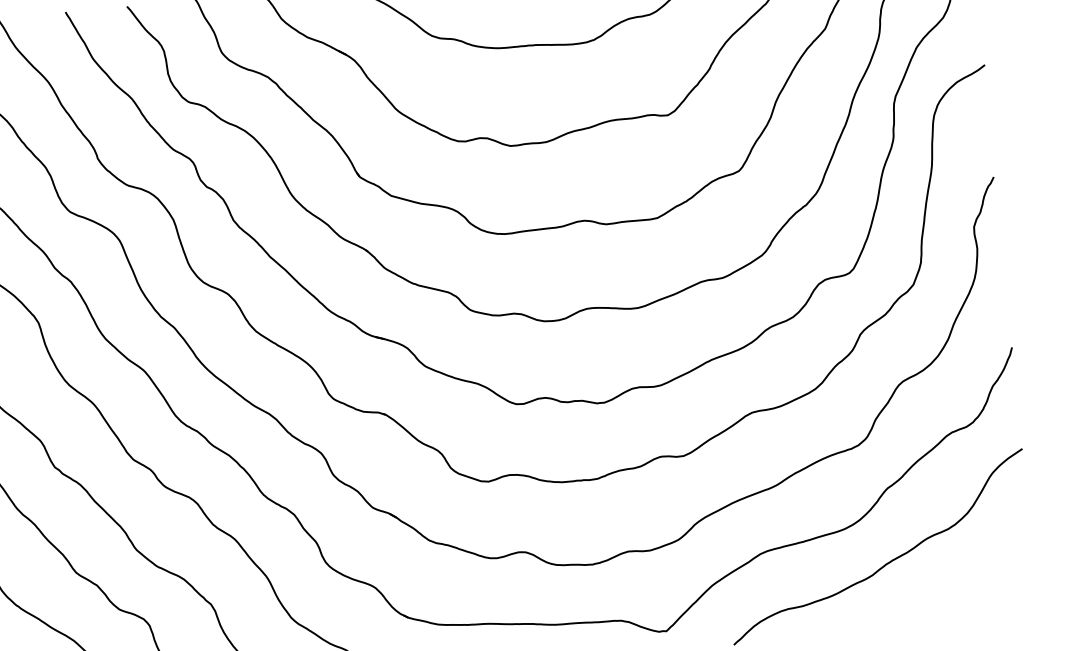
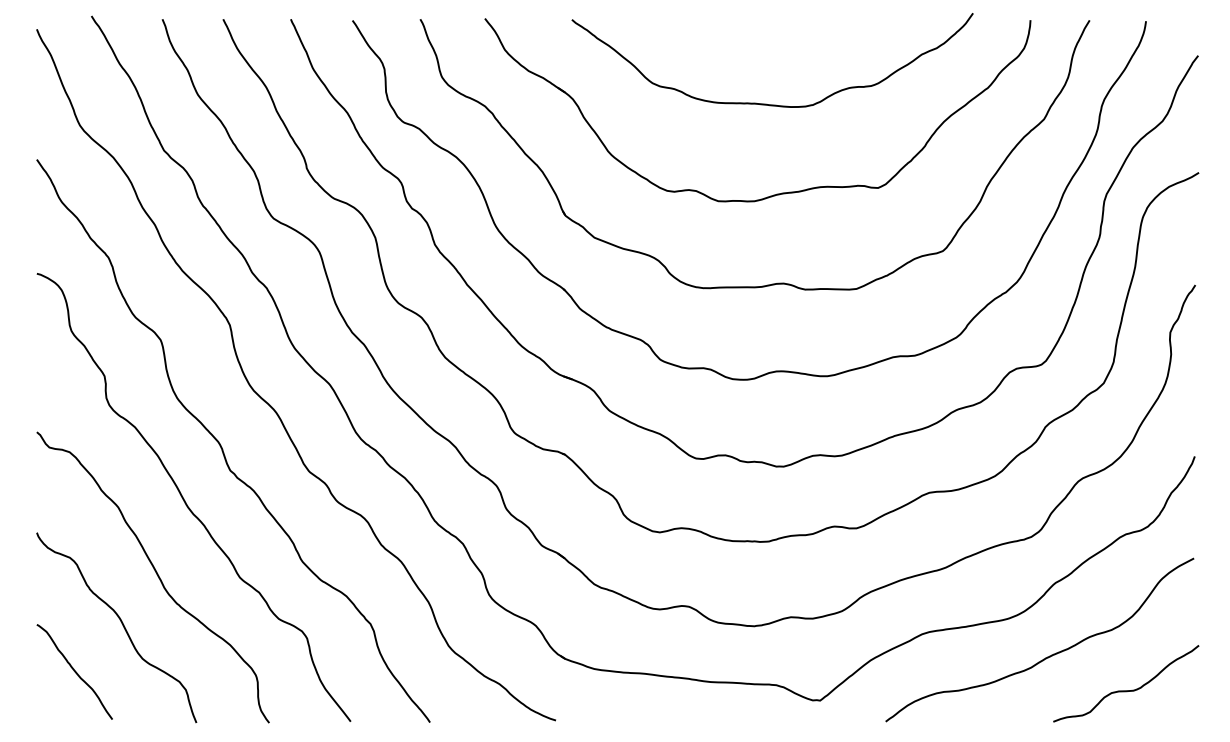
curve: (969, 587) -> (1126, 690), added

